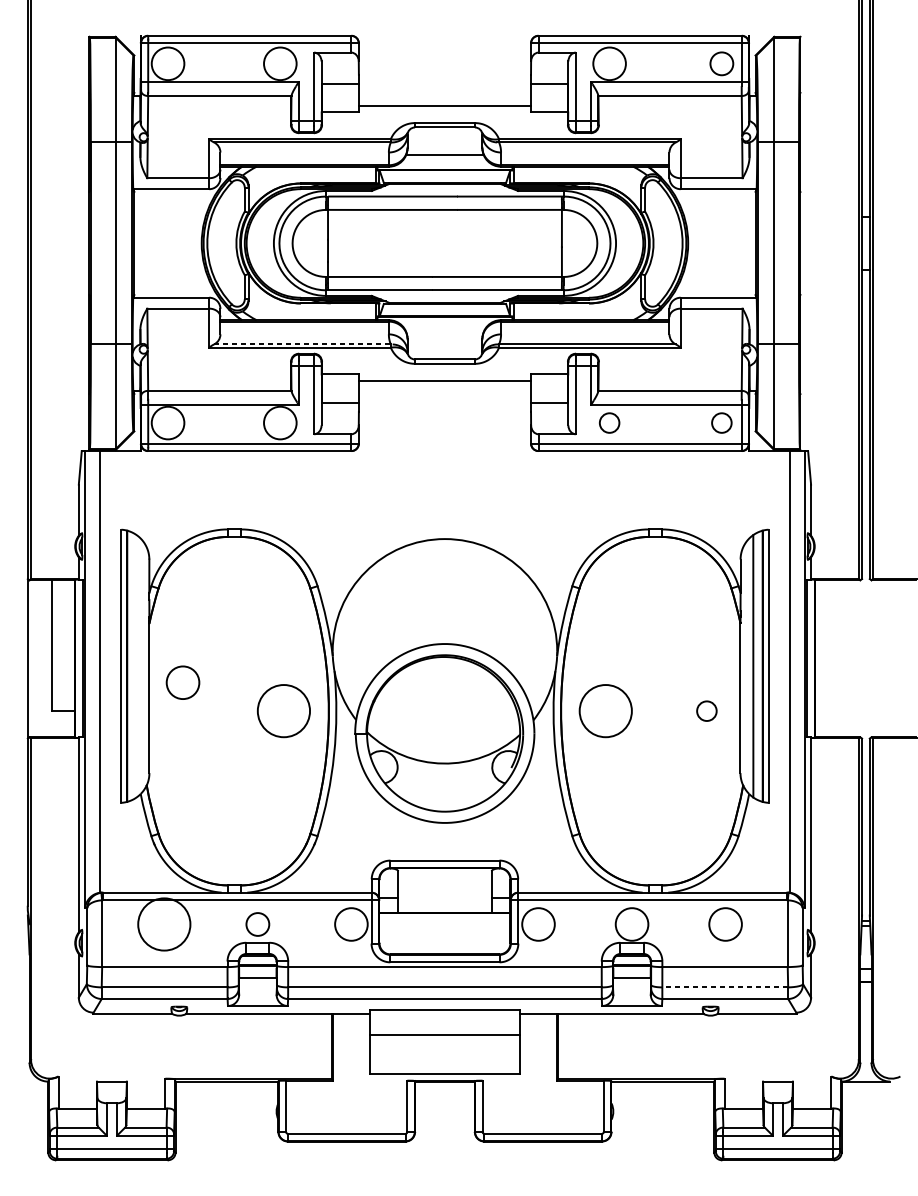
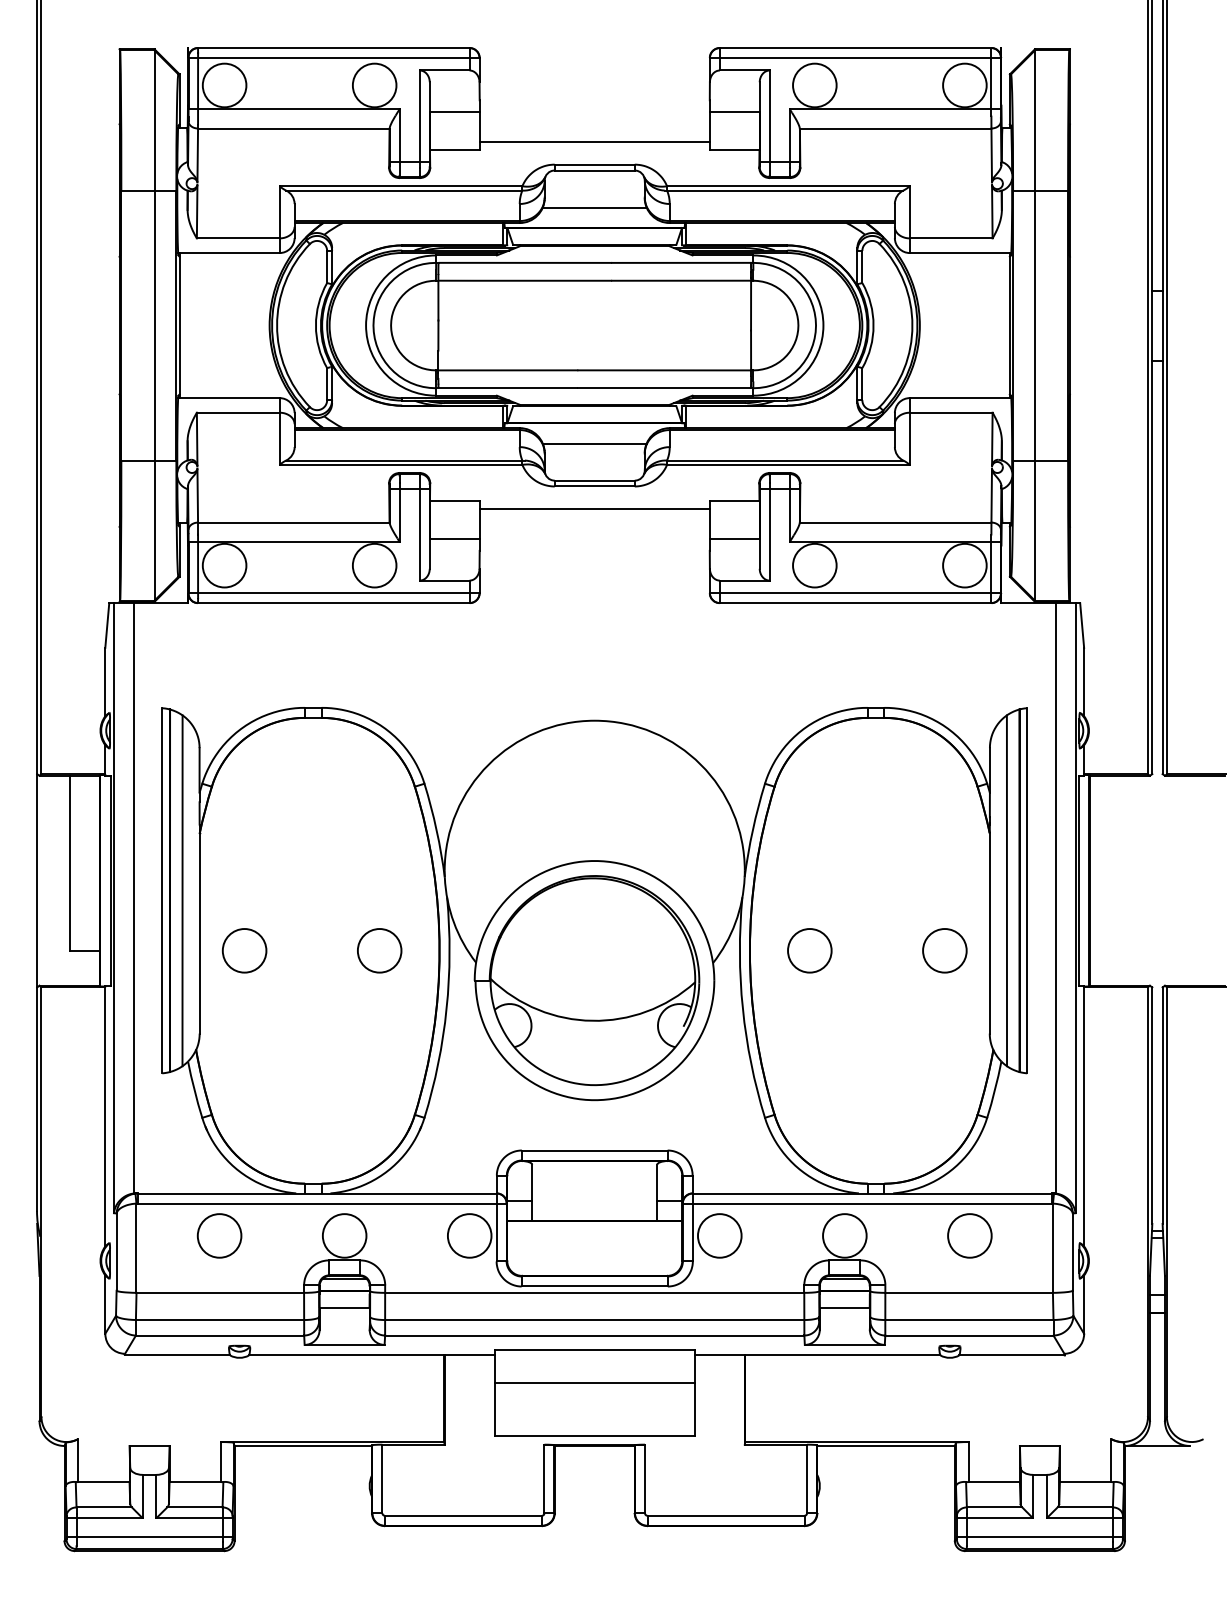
circle: (721, 63) -> (964, 85), size x1.43
line: (444, 331) -> (594, 443), added
line: (304, 344) -> (406, 460), dashed -> solid
circle: (609, 422) -> (814, 565), size x1.67
circle: (721, 422) -> (964, 565), size x1.67
line: (136, 666) -> (182, 890), added
circle: (182, 682) -> (244, 950), moved
circle: (283, 710) -> (379, 950), size x0.62
circle: (605, 710) -> (809, 950), size x0.62
circle: (706, 710) -> (944, 950), size x1.67
circle: (164, 924) -> (219, 1235), size x0.62
circle: (257, 924) -> (344, 1235), size x1.43
line: (724, 987) -> (968, 1320), dashed -> solid

